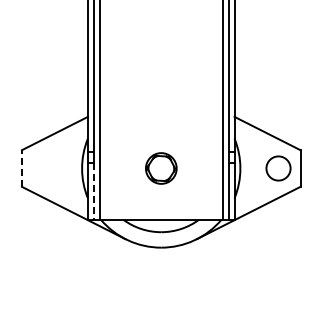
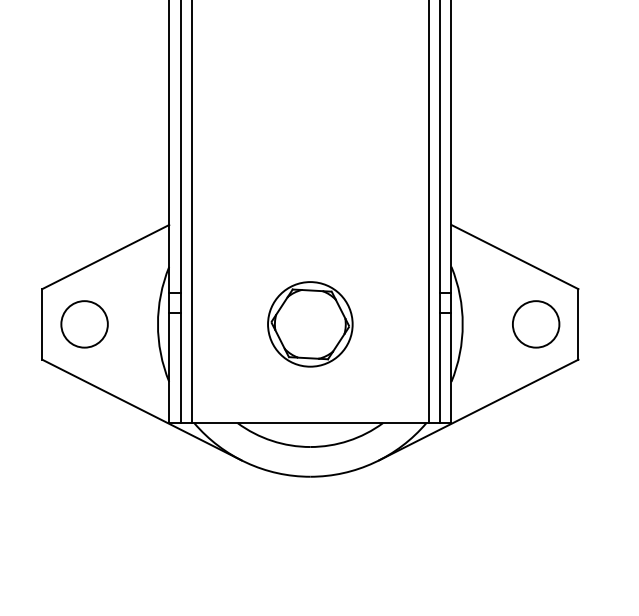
line: (21, 168) -> (41, 324), dashed -> solid
circle: (43, 168) -> (83, 324), added
part: (161, 168) -> (310, 324), size x1.43
line: (93, 191) -> (179, 368), dashed -> solid

